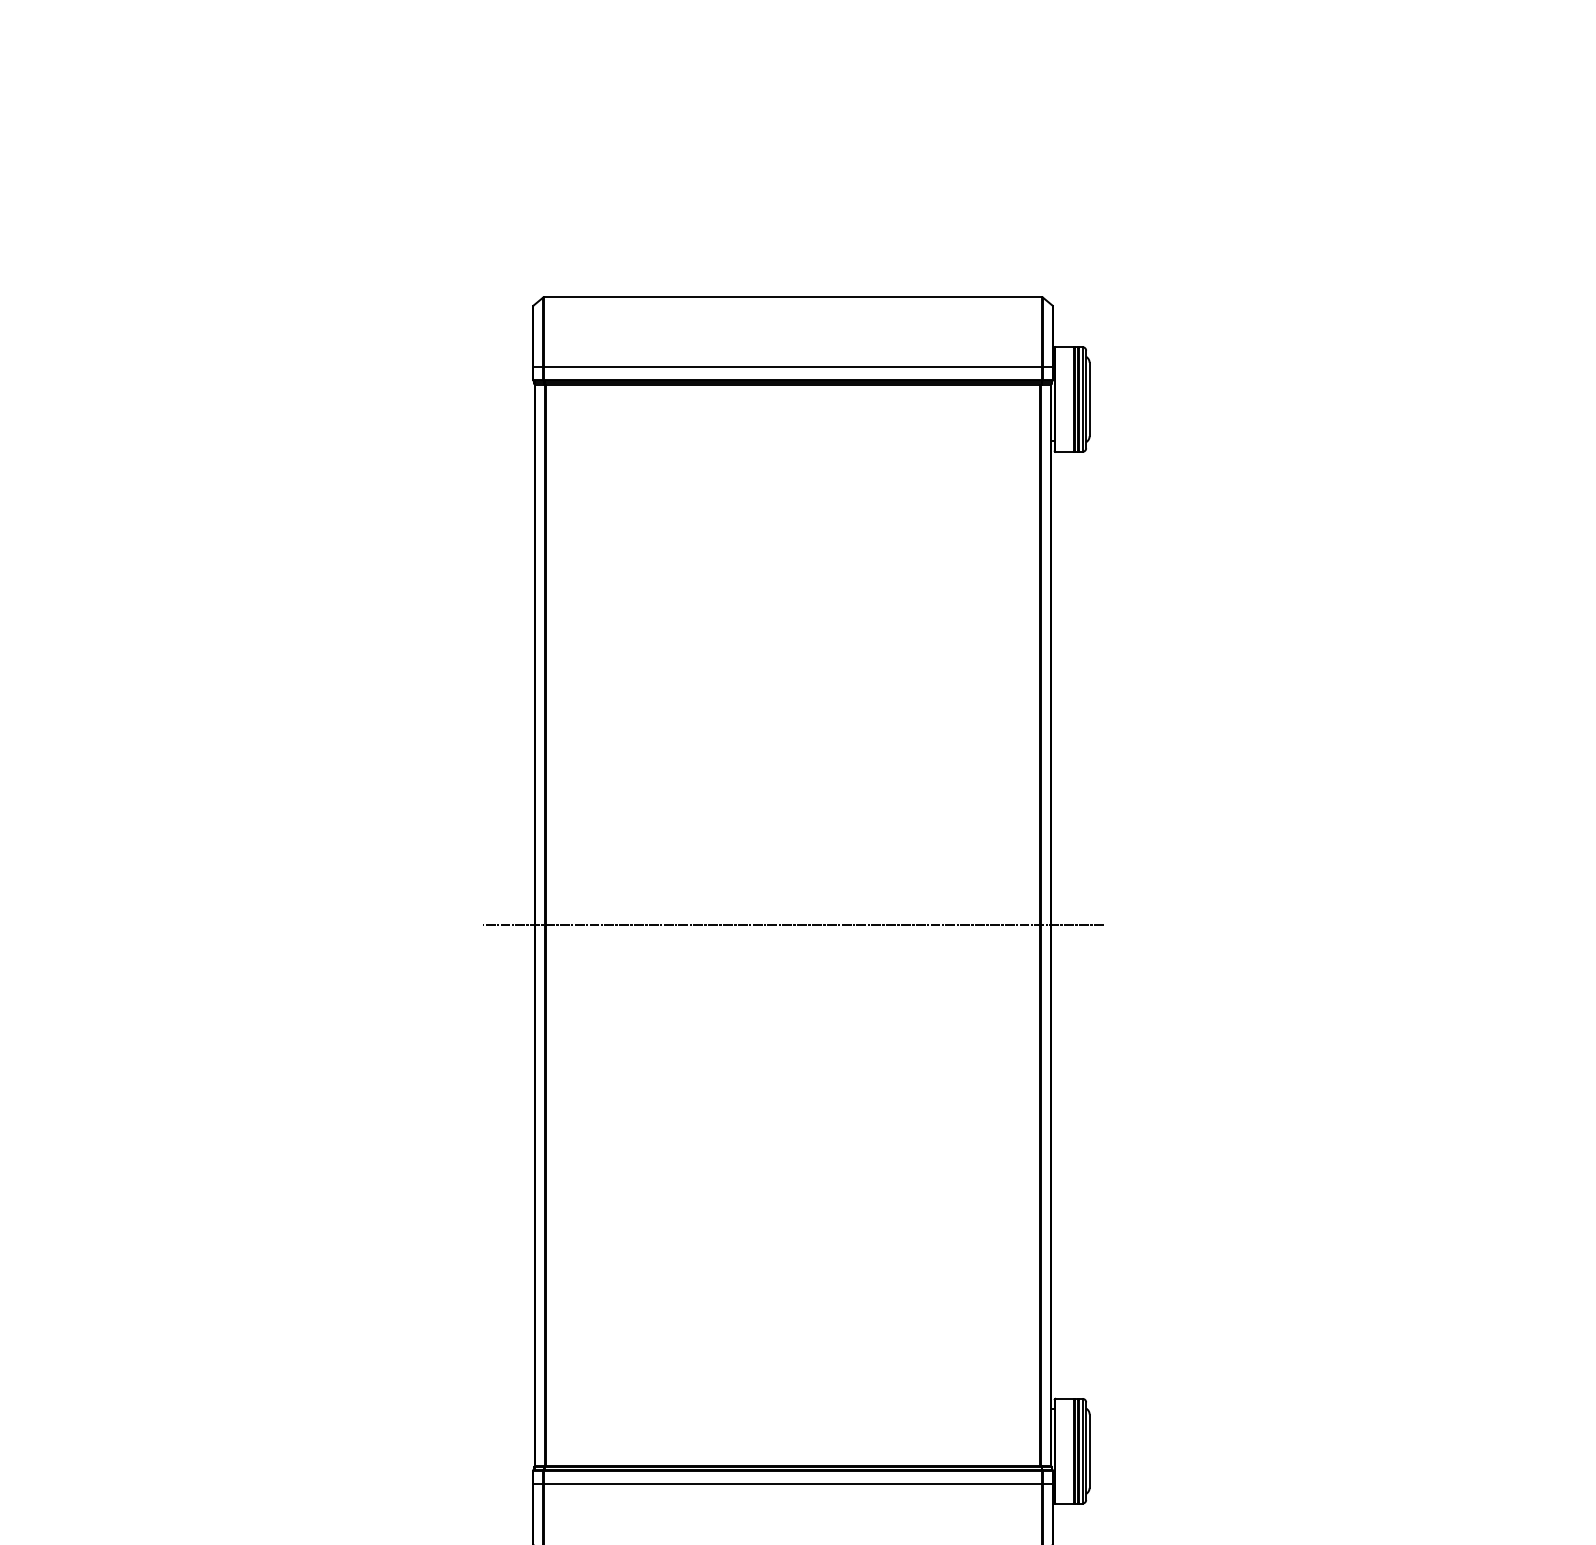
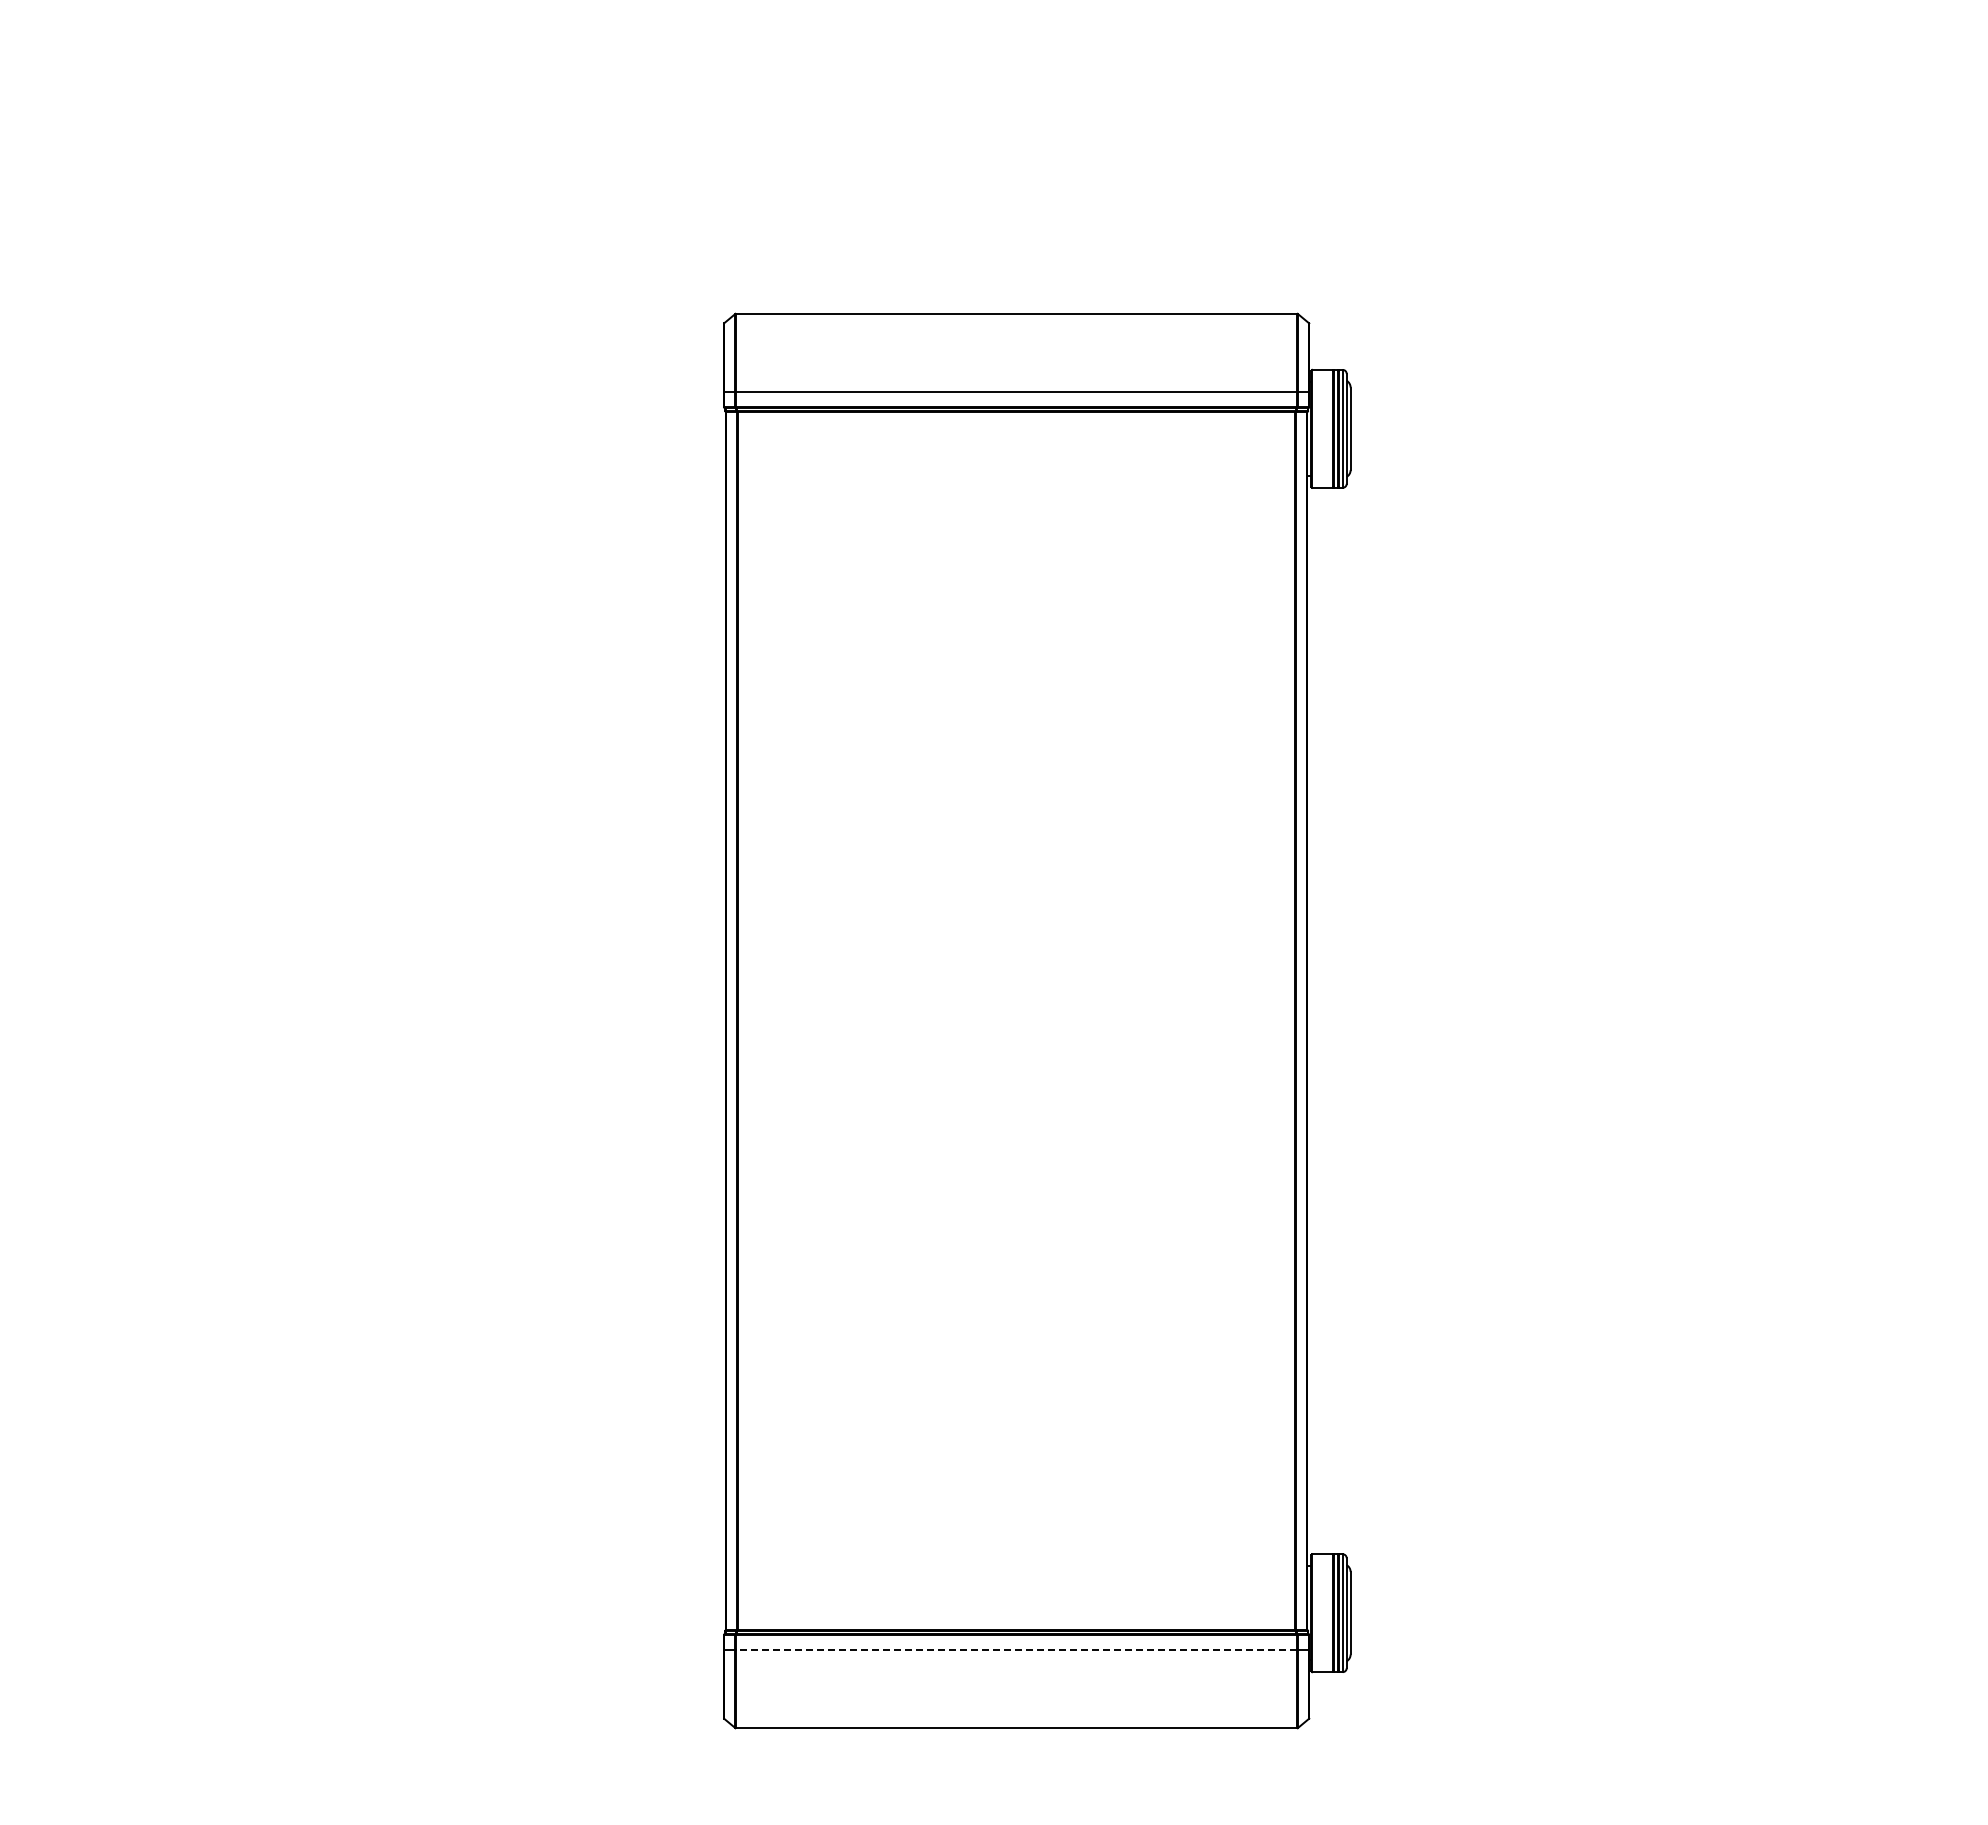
line: (792, 925) -> (1016, 1021), removed
line: (792, 1483) -> (1016, 1649), solid -> dashed

